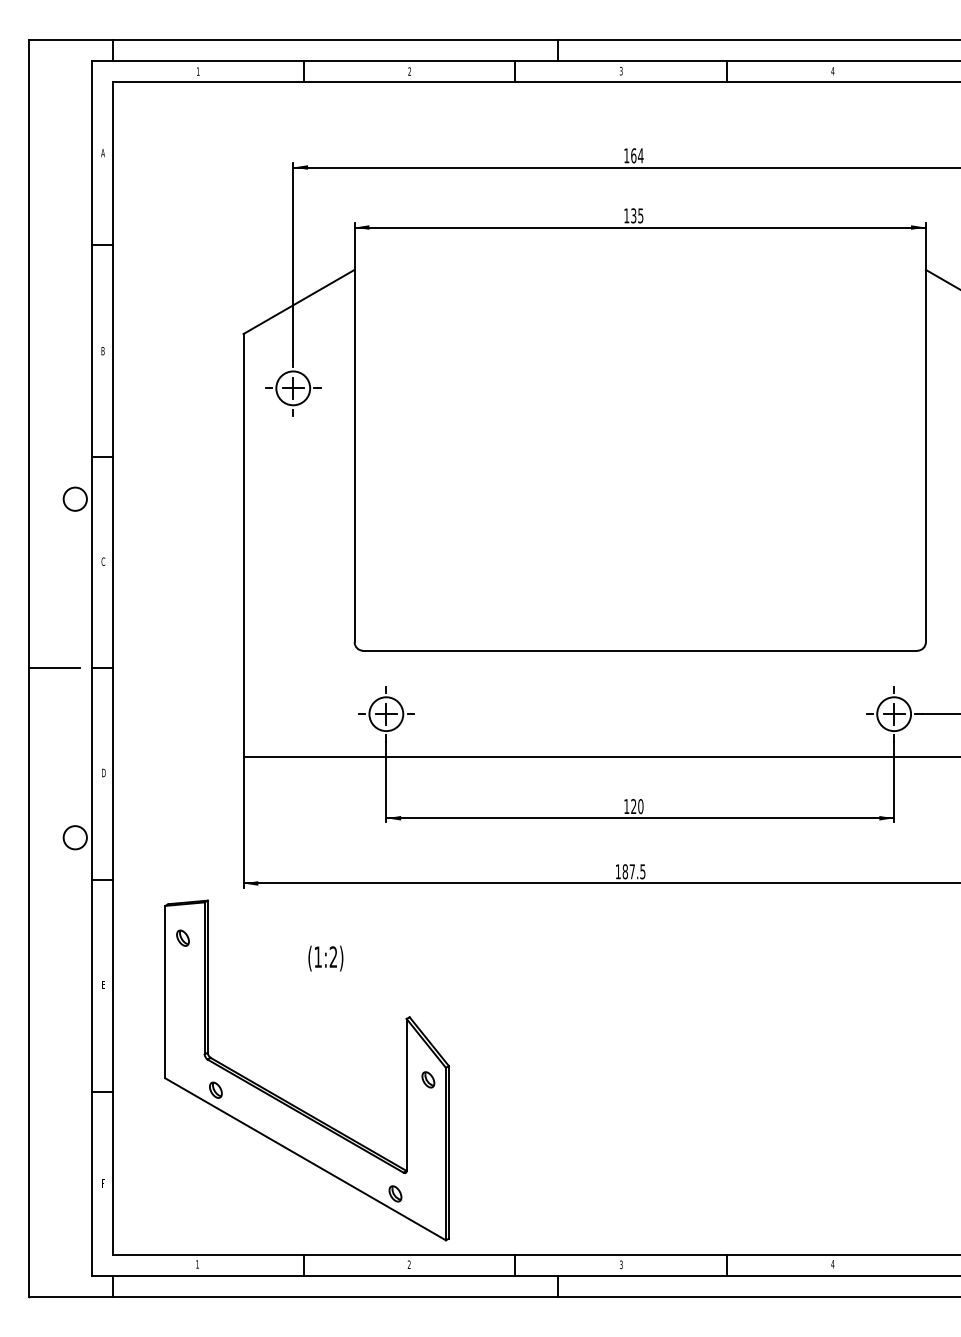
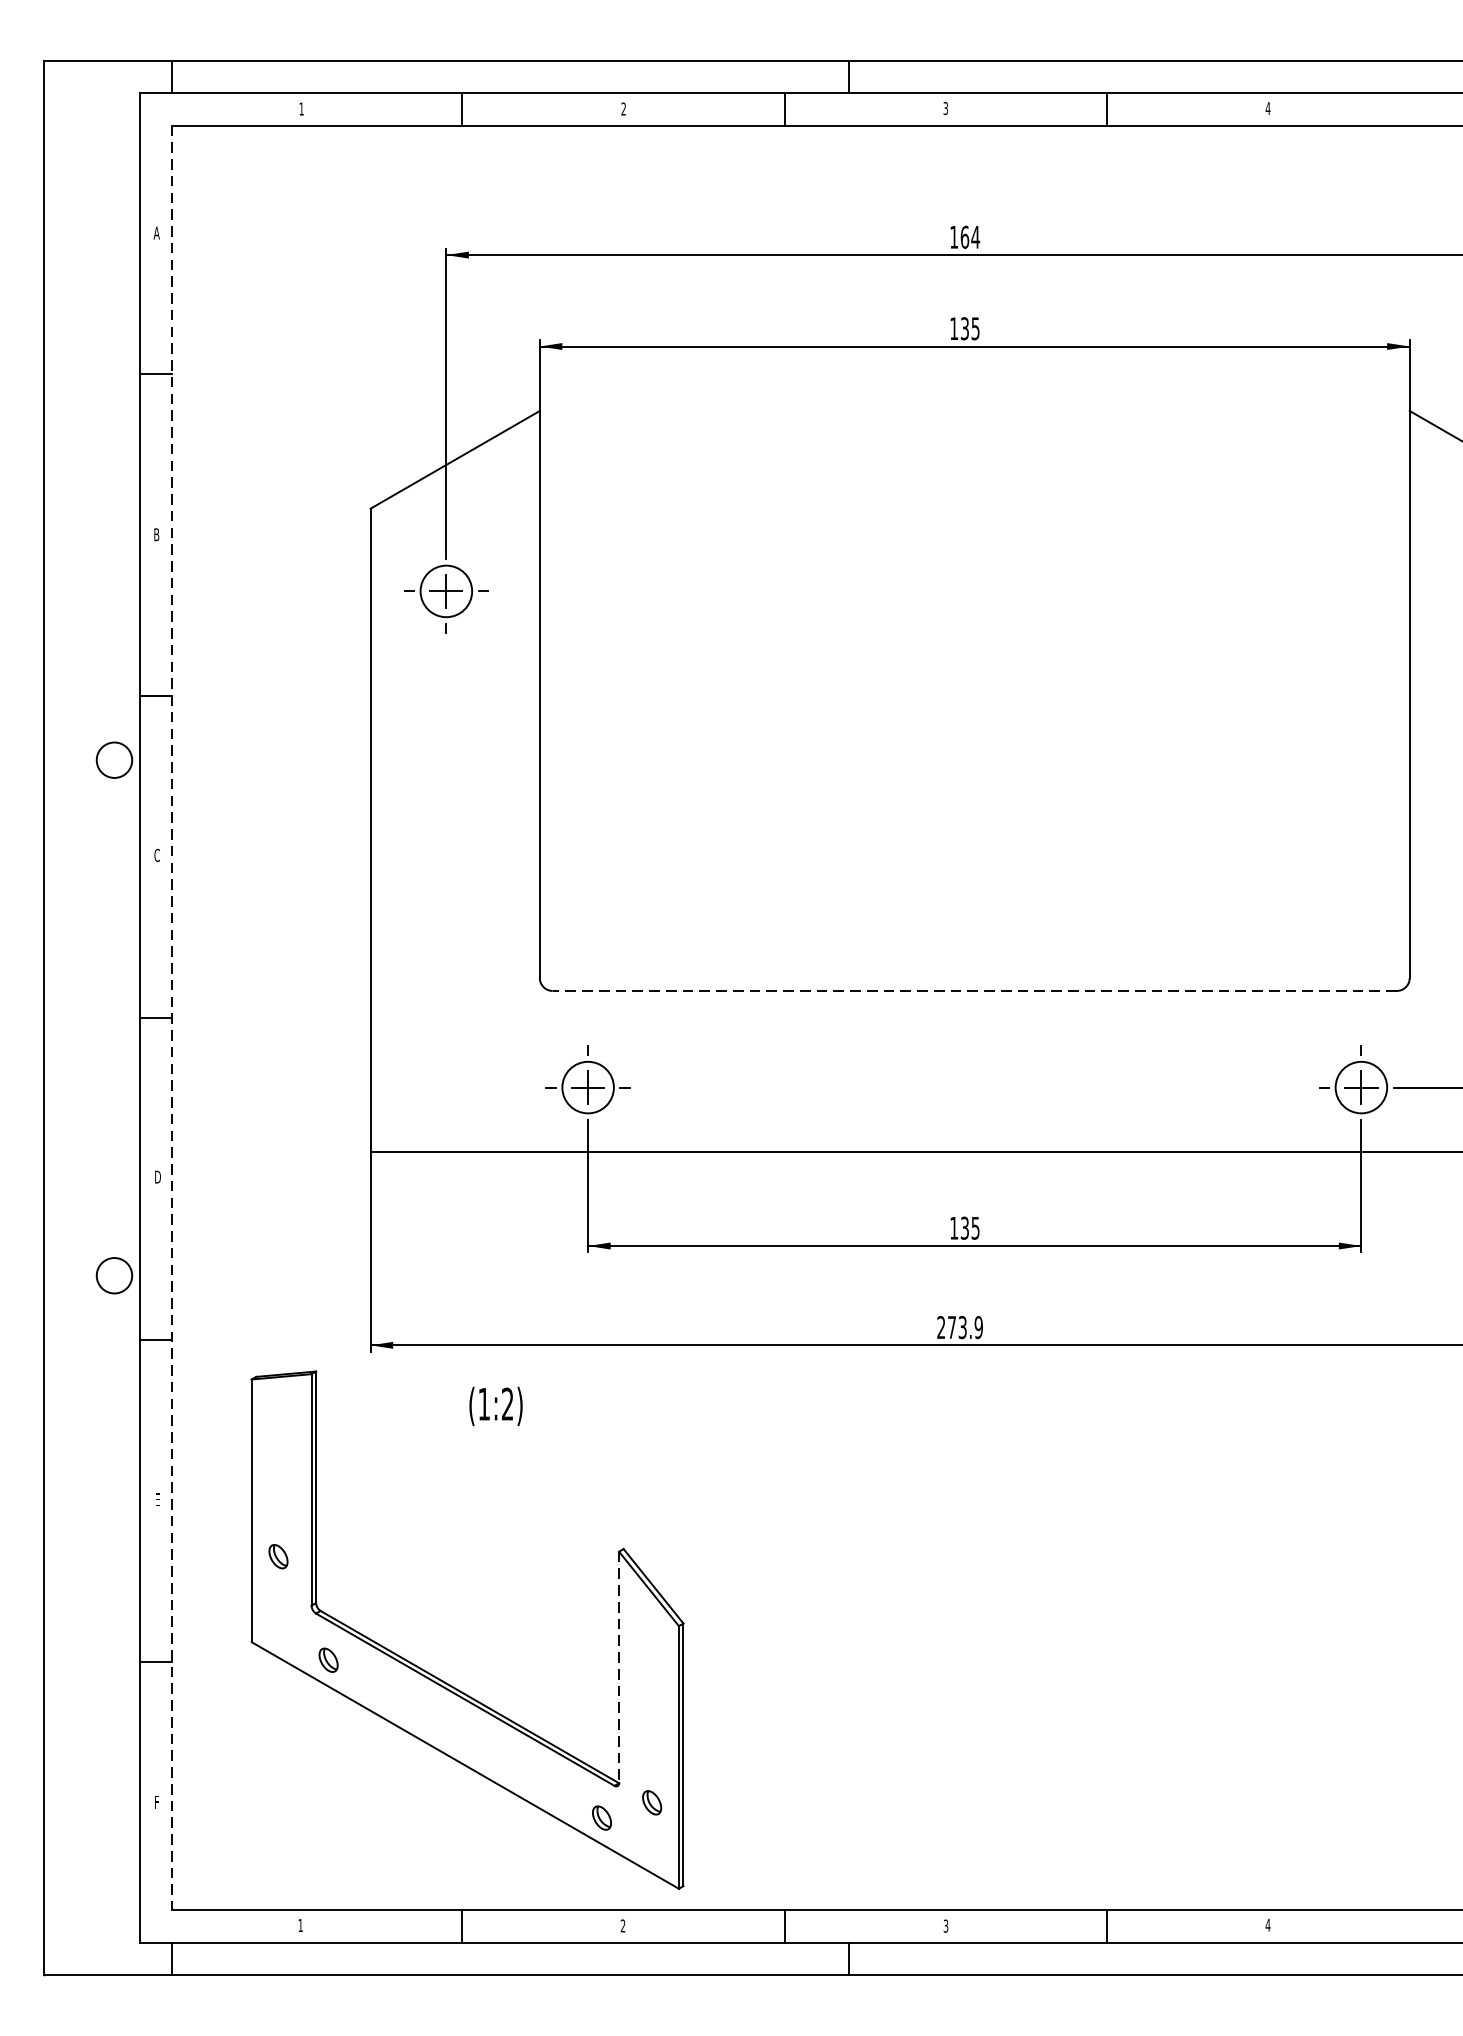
line: (639, 650) -> (973, 990), solid -> dashed
line: (53, 668) -> (81, 1018), removed
line: (113, 668) -> (172, 1018), solid -> dashed
text: (637, 806) -> (970, 1228), 120 -> 135
text: (630, 871) -> (959, 1327), 187.5 -> 273.9
part: (182, 937) -> (277, 1555), moved
text: (325, 958) -> (495, 1406), moved
part: (428, 1079) -> (652, 1802), moved
line: (406, 1095) -> (618, 1668), solid -> dashed

